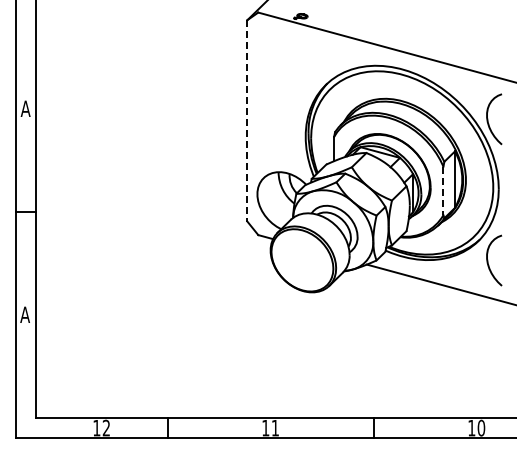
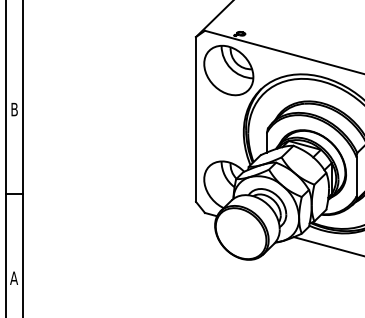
part: (287, 61) -> (228, 70), added
text: (25, 108) -> (14, 109), A -> B
line: (247, 120) -> (196, 119), dashed -> solid
line: (443, 191) -> (356, 177), dashed -> solid

